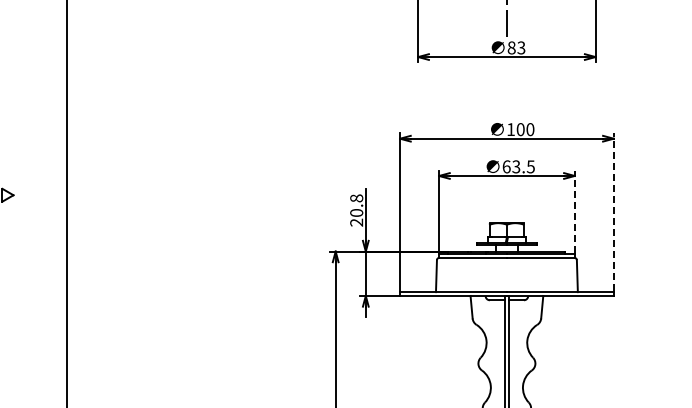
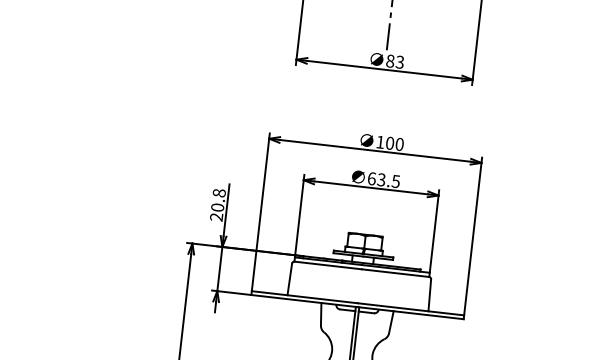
line: (574, 211) -> (434, 230), dashed -> solid
line: (613, 212) -> (472, 236), dashed -> solid

